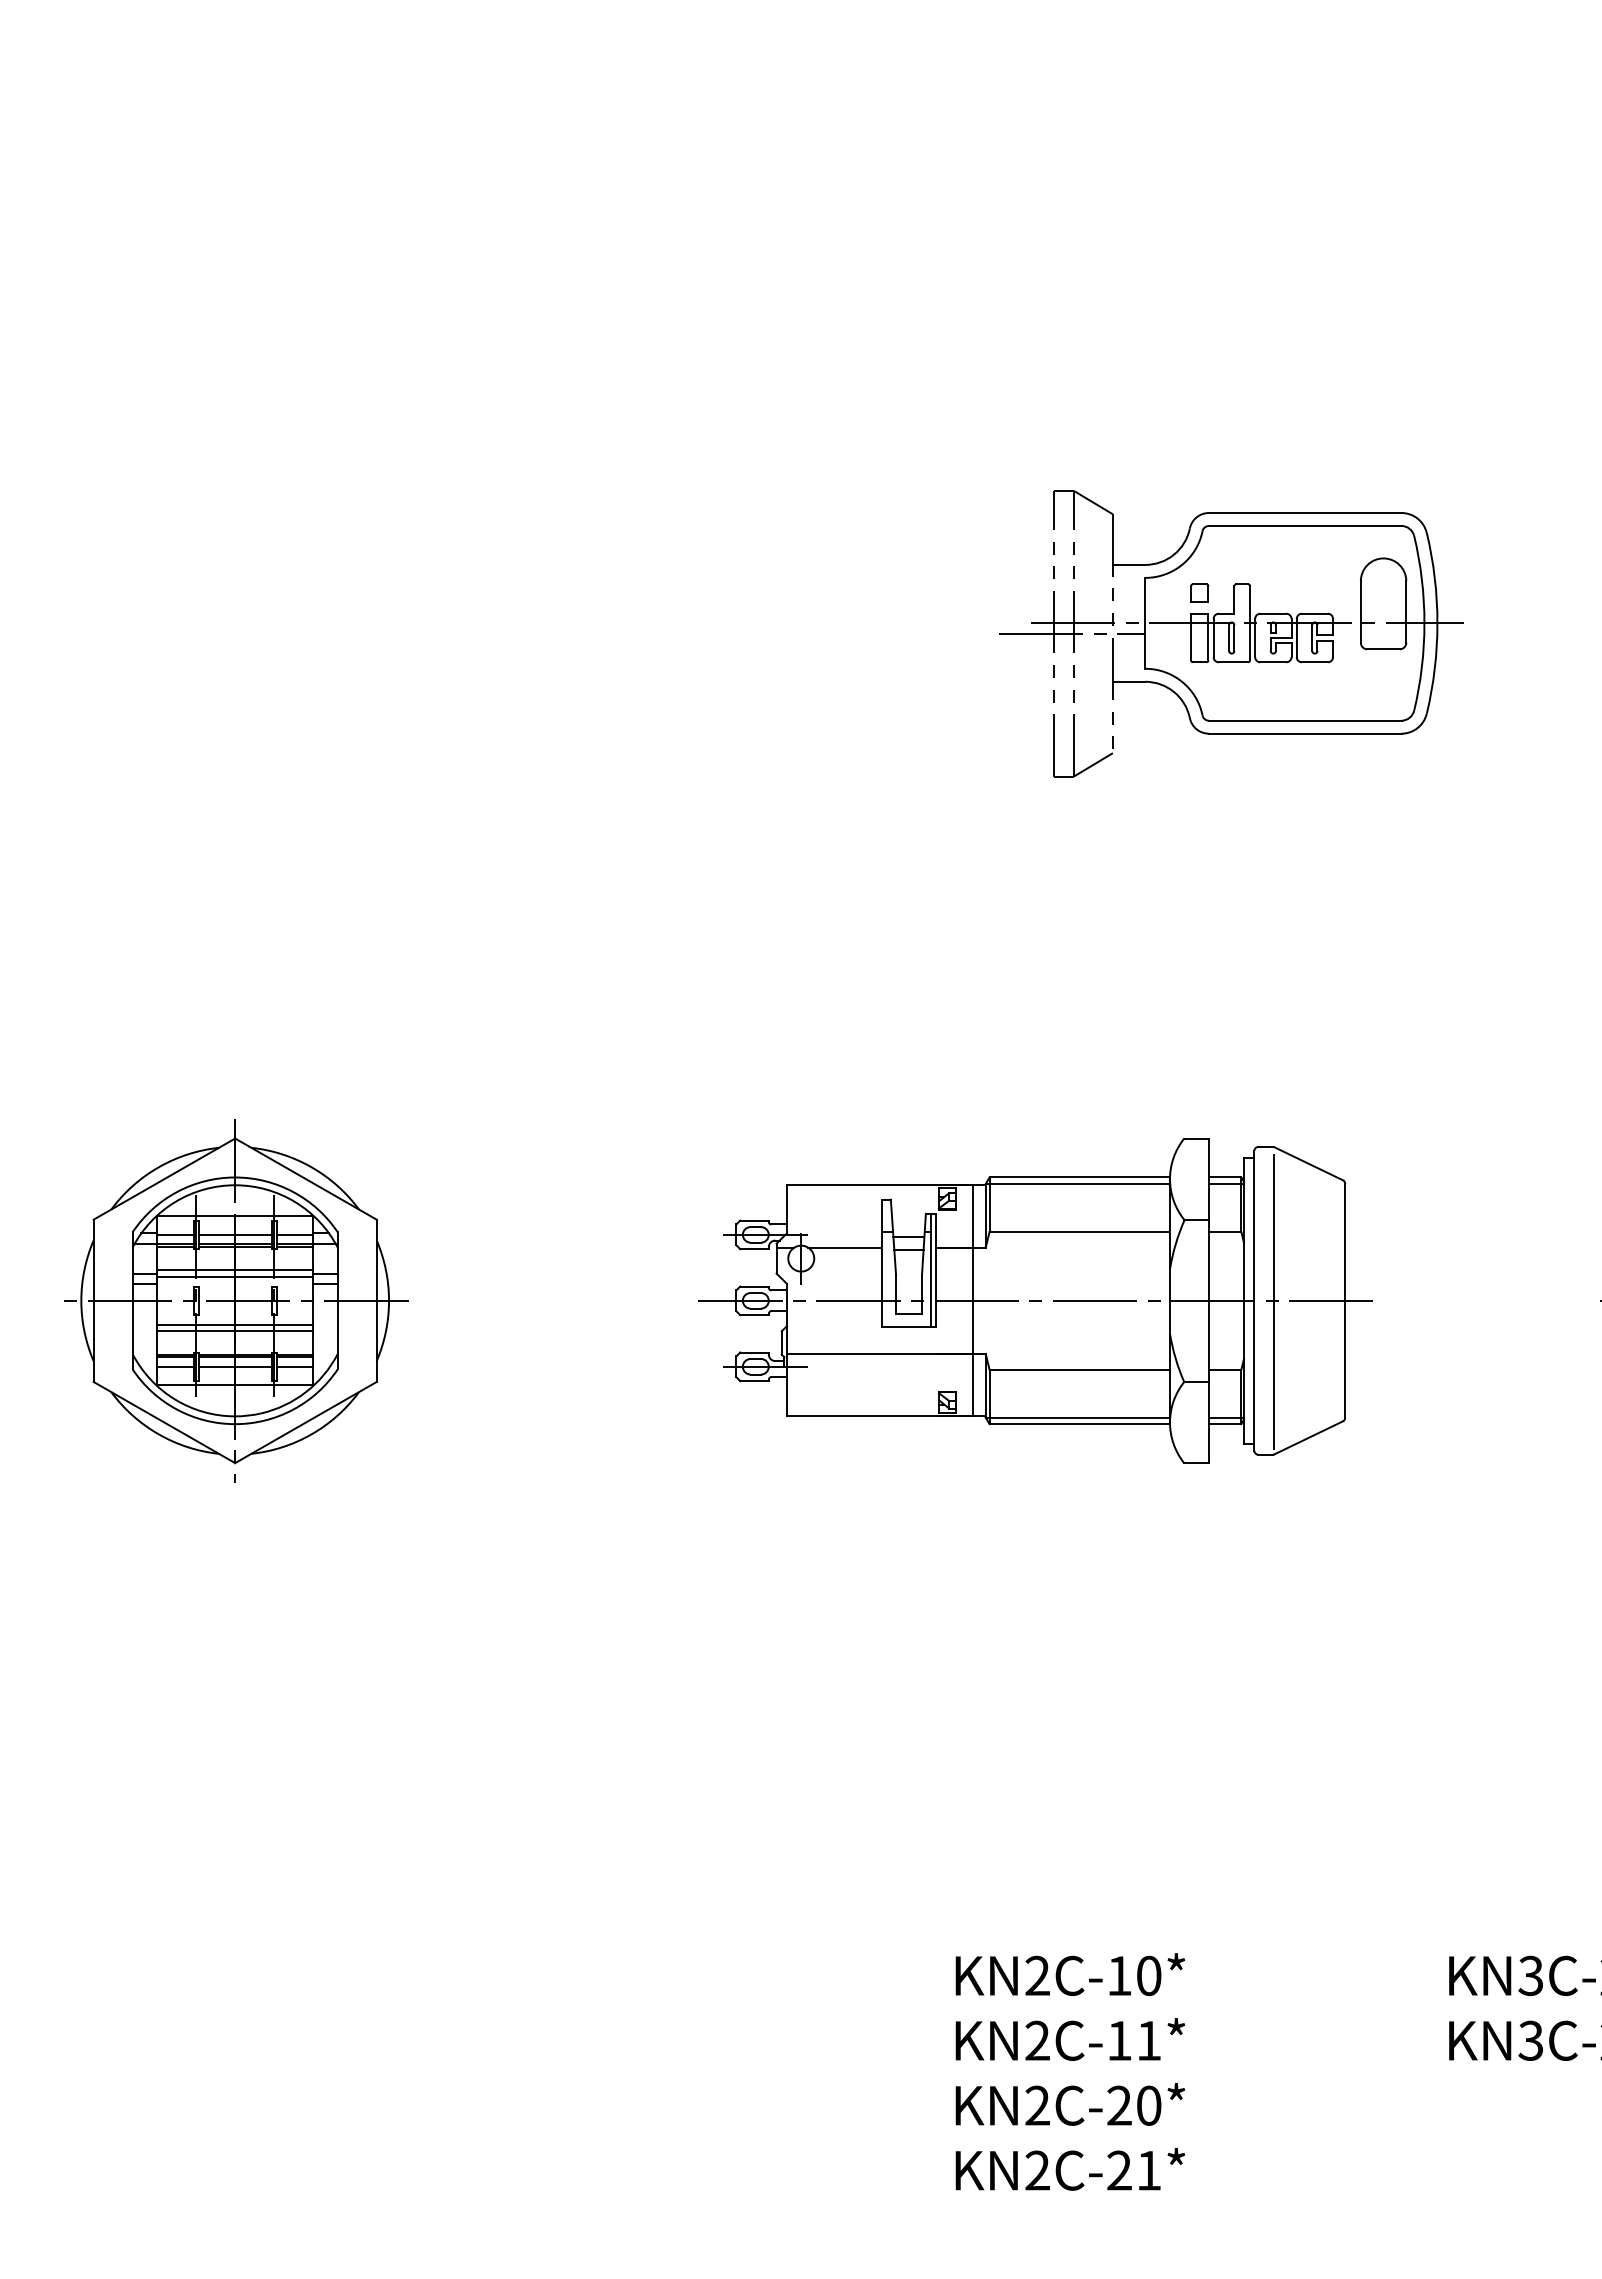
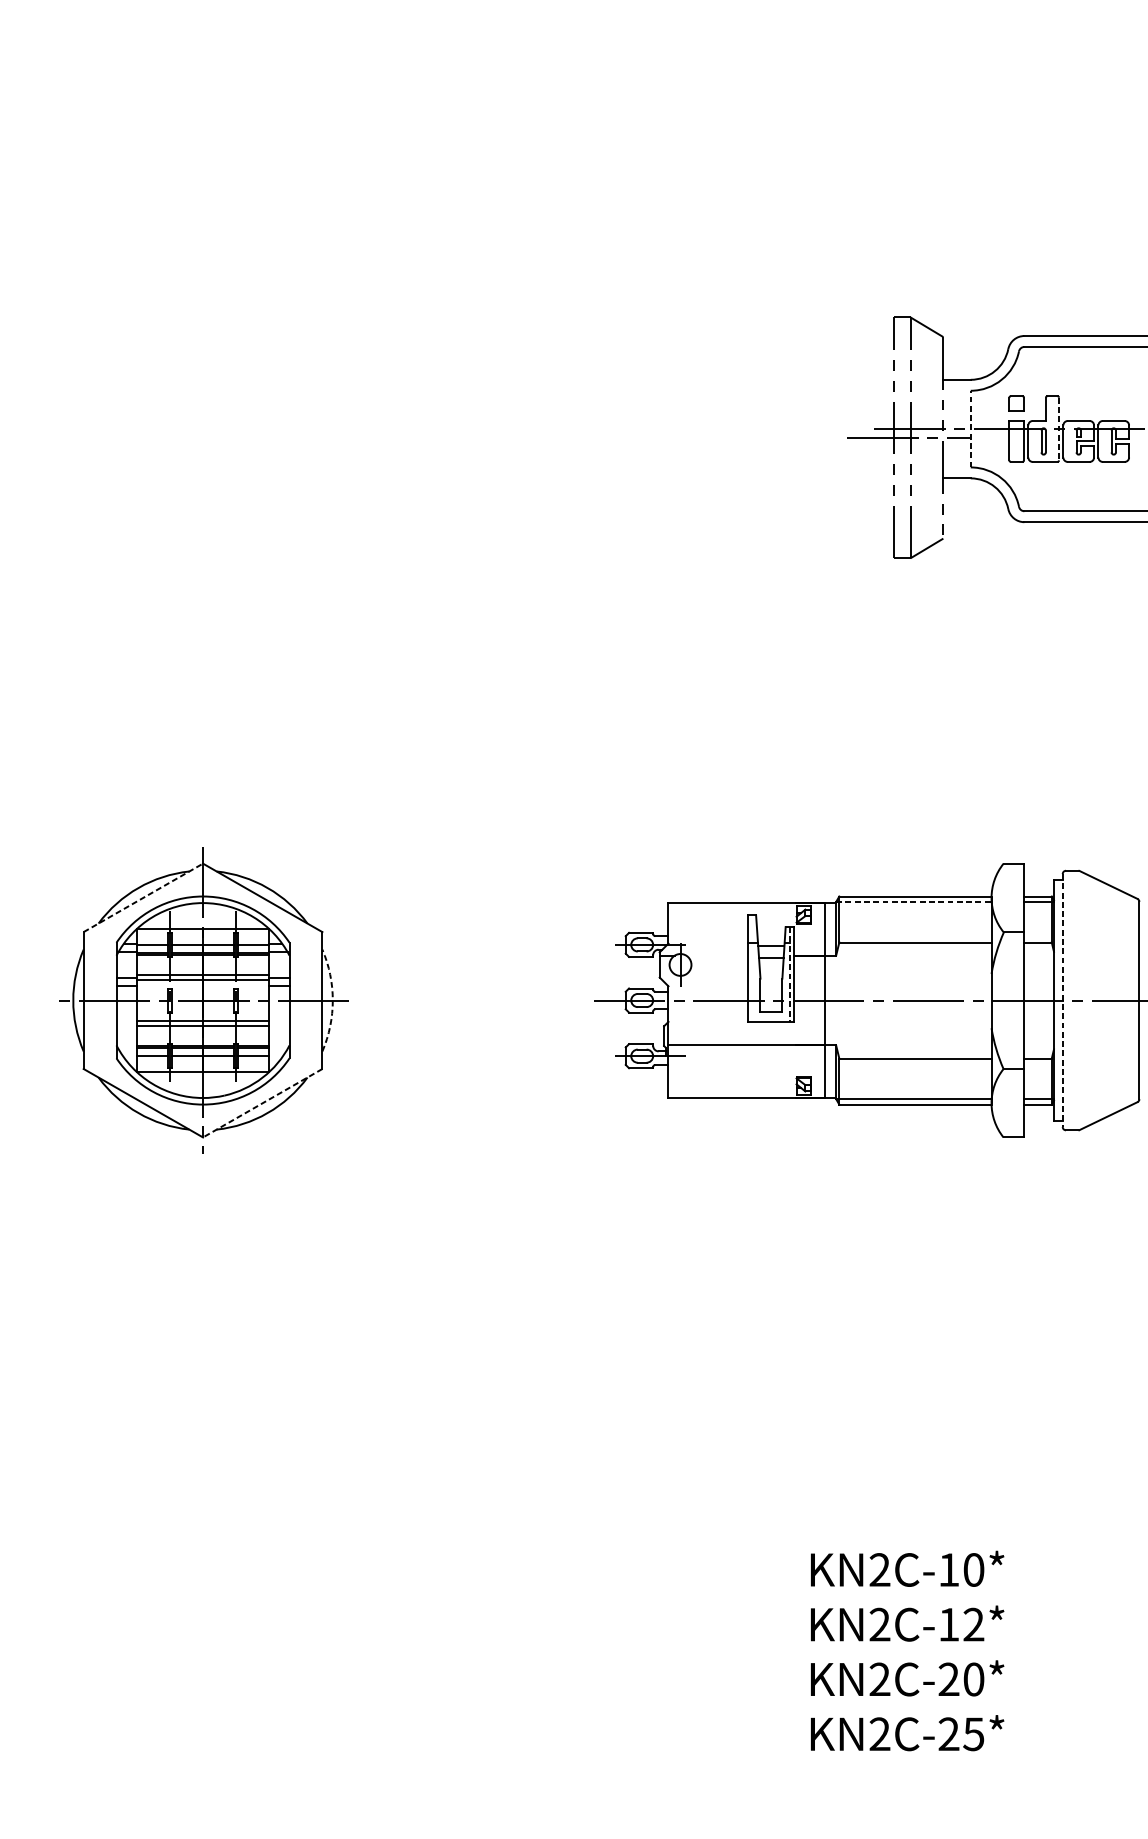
line: (1145, 622) -> (970, 428), solid -> dashed
line: (1249, 623) -> (1058, 429), solid -> dashed
line: (164, 1179) -> (143, 898), solid -> dashed
line: (1078, 1183) -> (914, 901), solid -> dashed
line: (844, 1247) -> (716, 955), removed
line: (931, 1270) -> (790, 974), solid -> dashed
arc: (389, 1300) -> (333, 1000), solid -> dashed
line: (1254, 1300) -> (1062, 1000), solid -> dashed
line: (1273, 1301) -> (1078, 1001), removed
line: (305, 1422) -> (262, 1103), solid -> dashed
text: (1148, 2040) -> (973, 1624), KN2C-11* -> KN2C-12*
text: (1148, 2170) -> (973, 1734), KN2C-21* -> KN2C-25*

